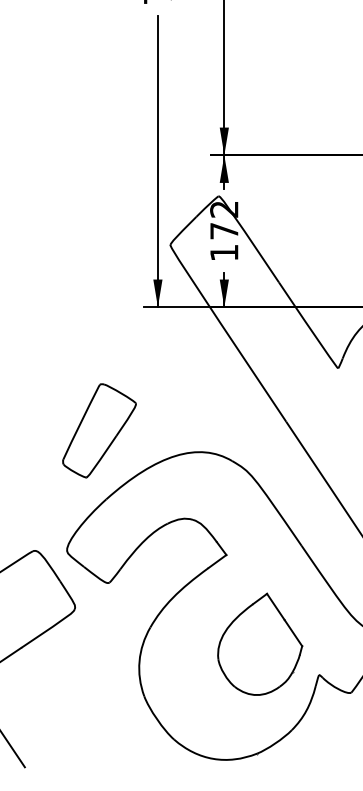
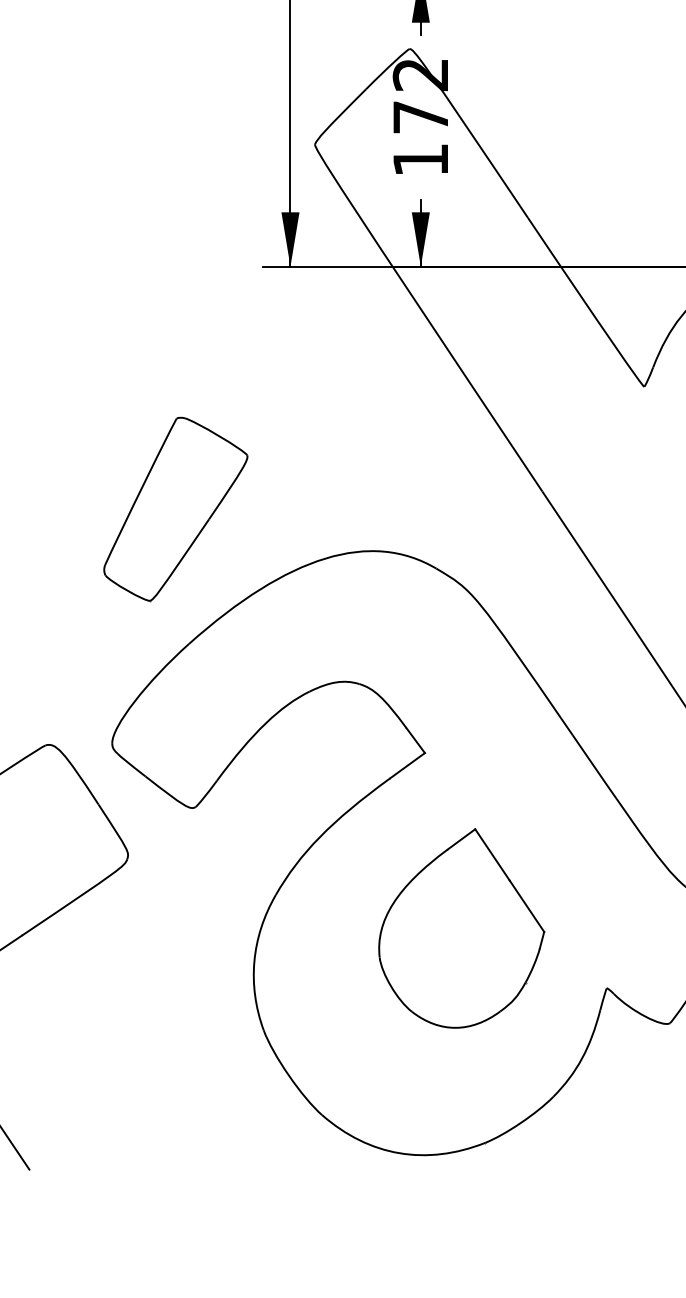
part: (260, 643) -> (462, 926), moved

